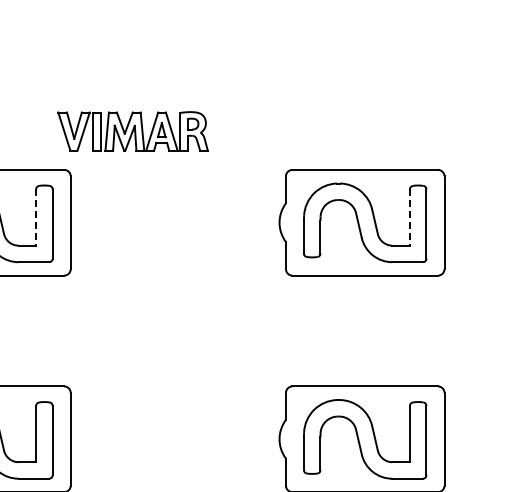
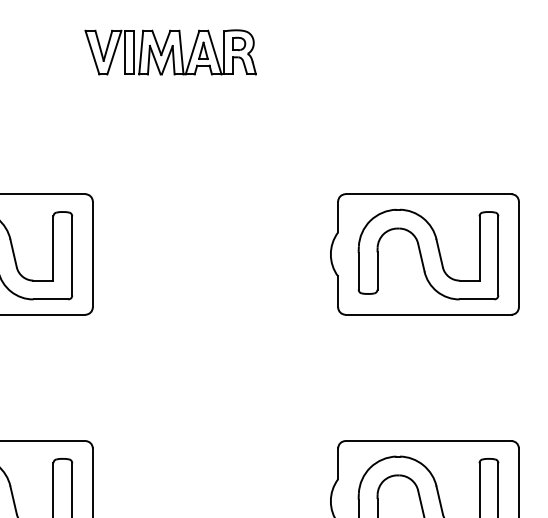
part: (132, 131) -> (170, 52), moved
line: (36, 217) -> (53, 248), dashed -> solid
line: (409, 217) -> (478, 248), dashed -> solid

